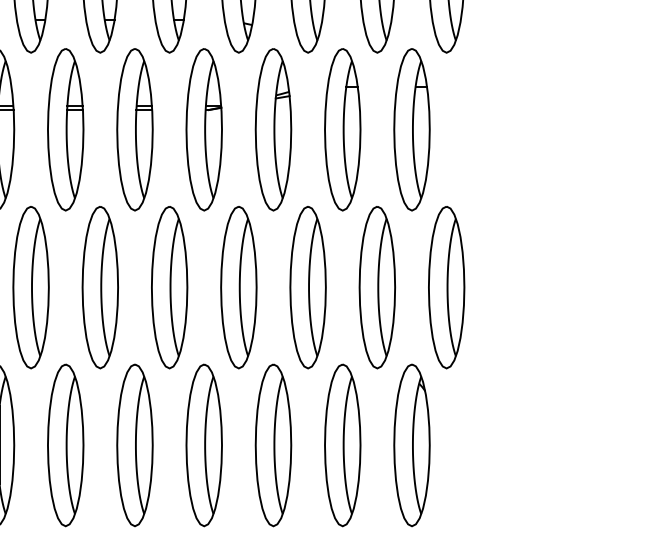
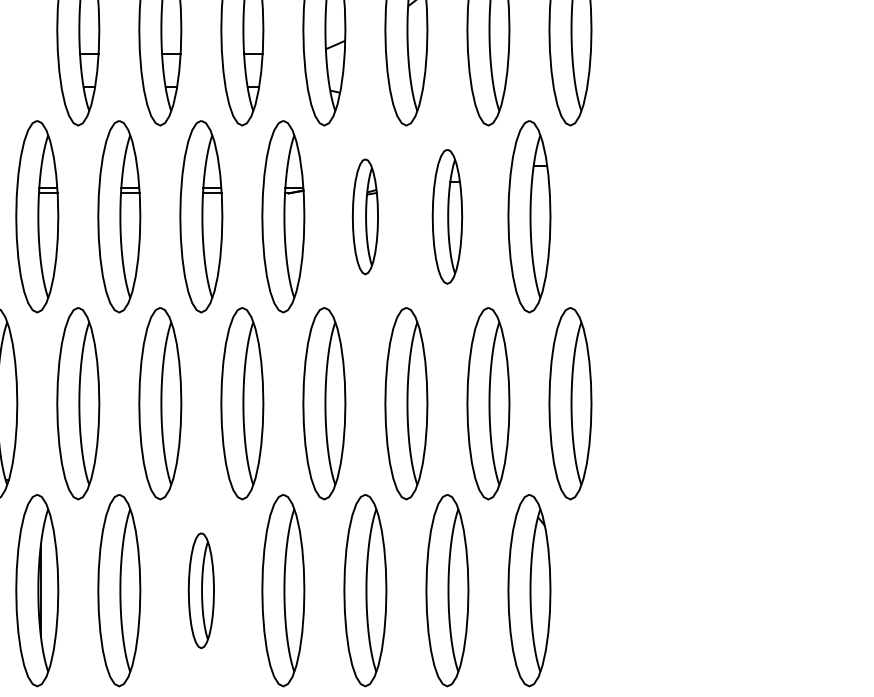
part: (273, 129) -> (365, 216), size x0.6
part: (342, 129) -> (447, 216), size x0.7
part: (135, 445) -> (201, 590), size x0.6

